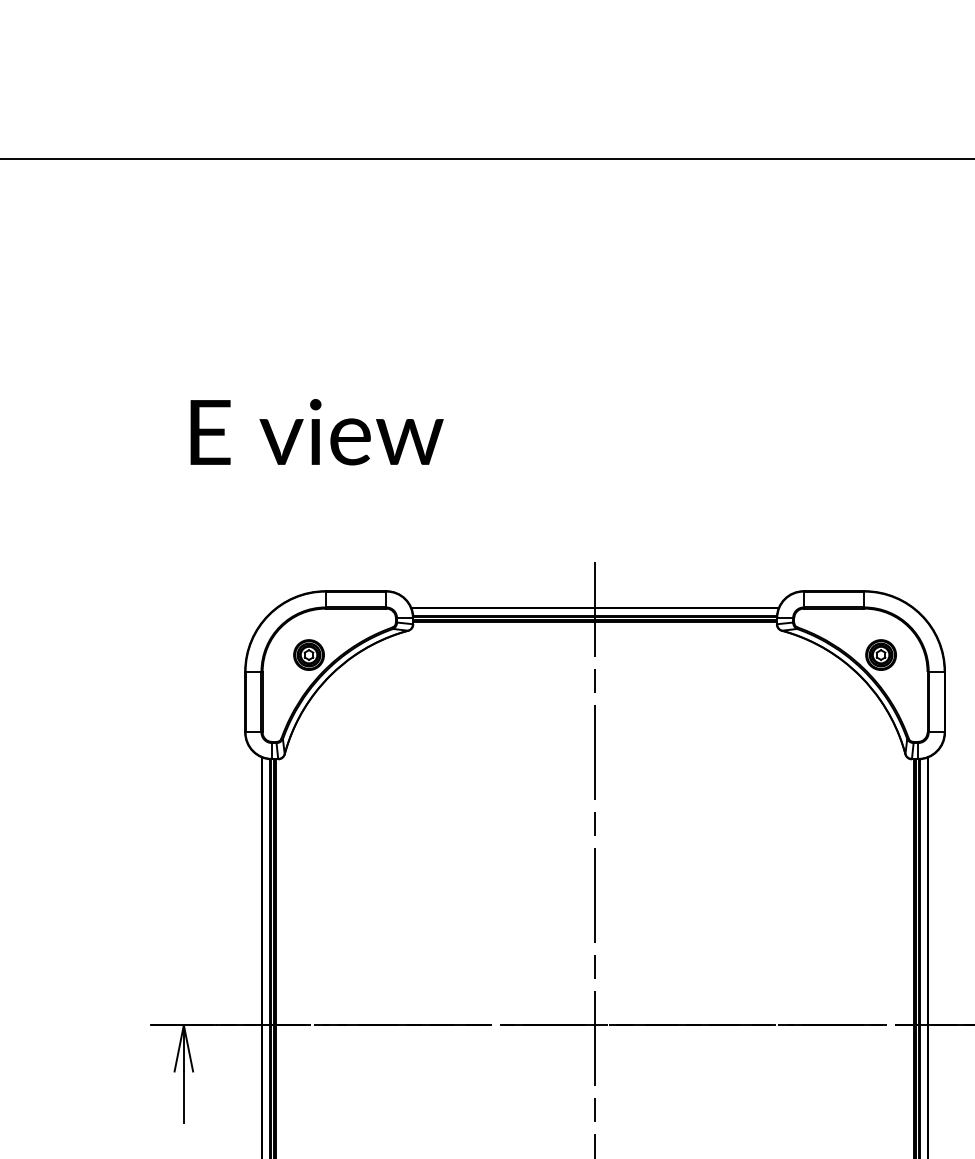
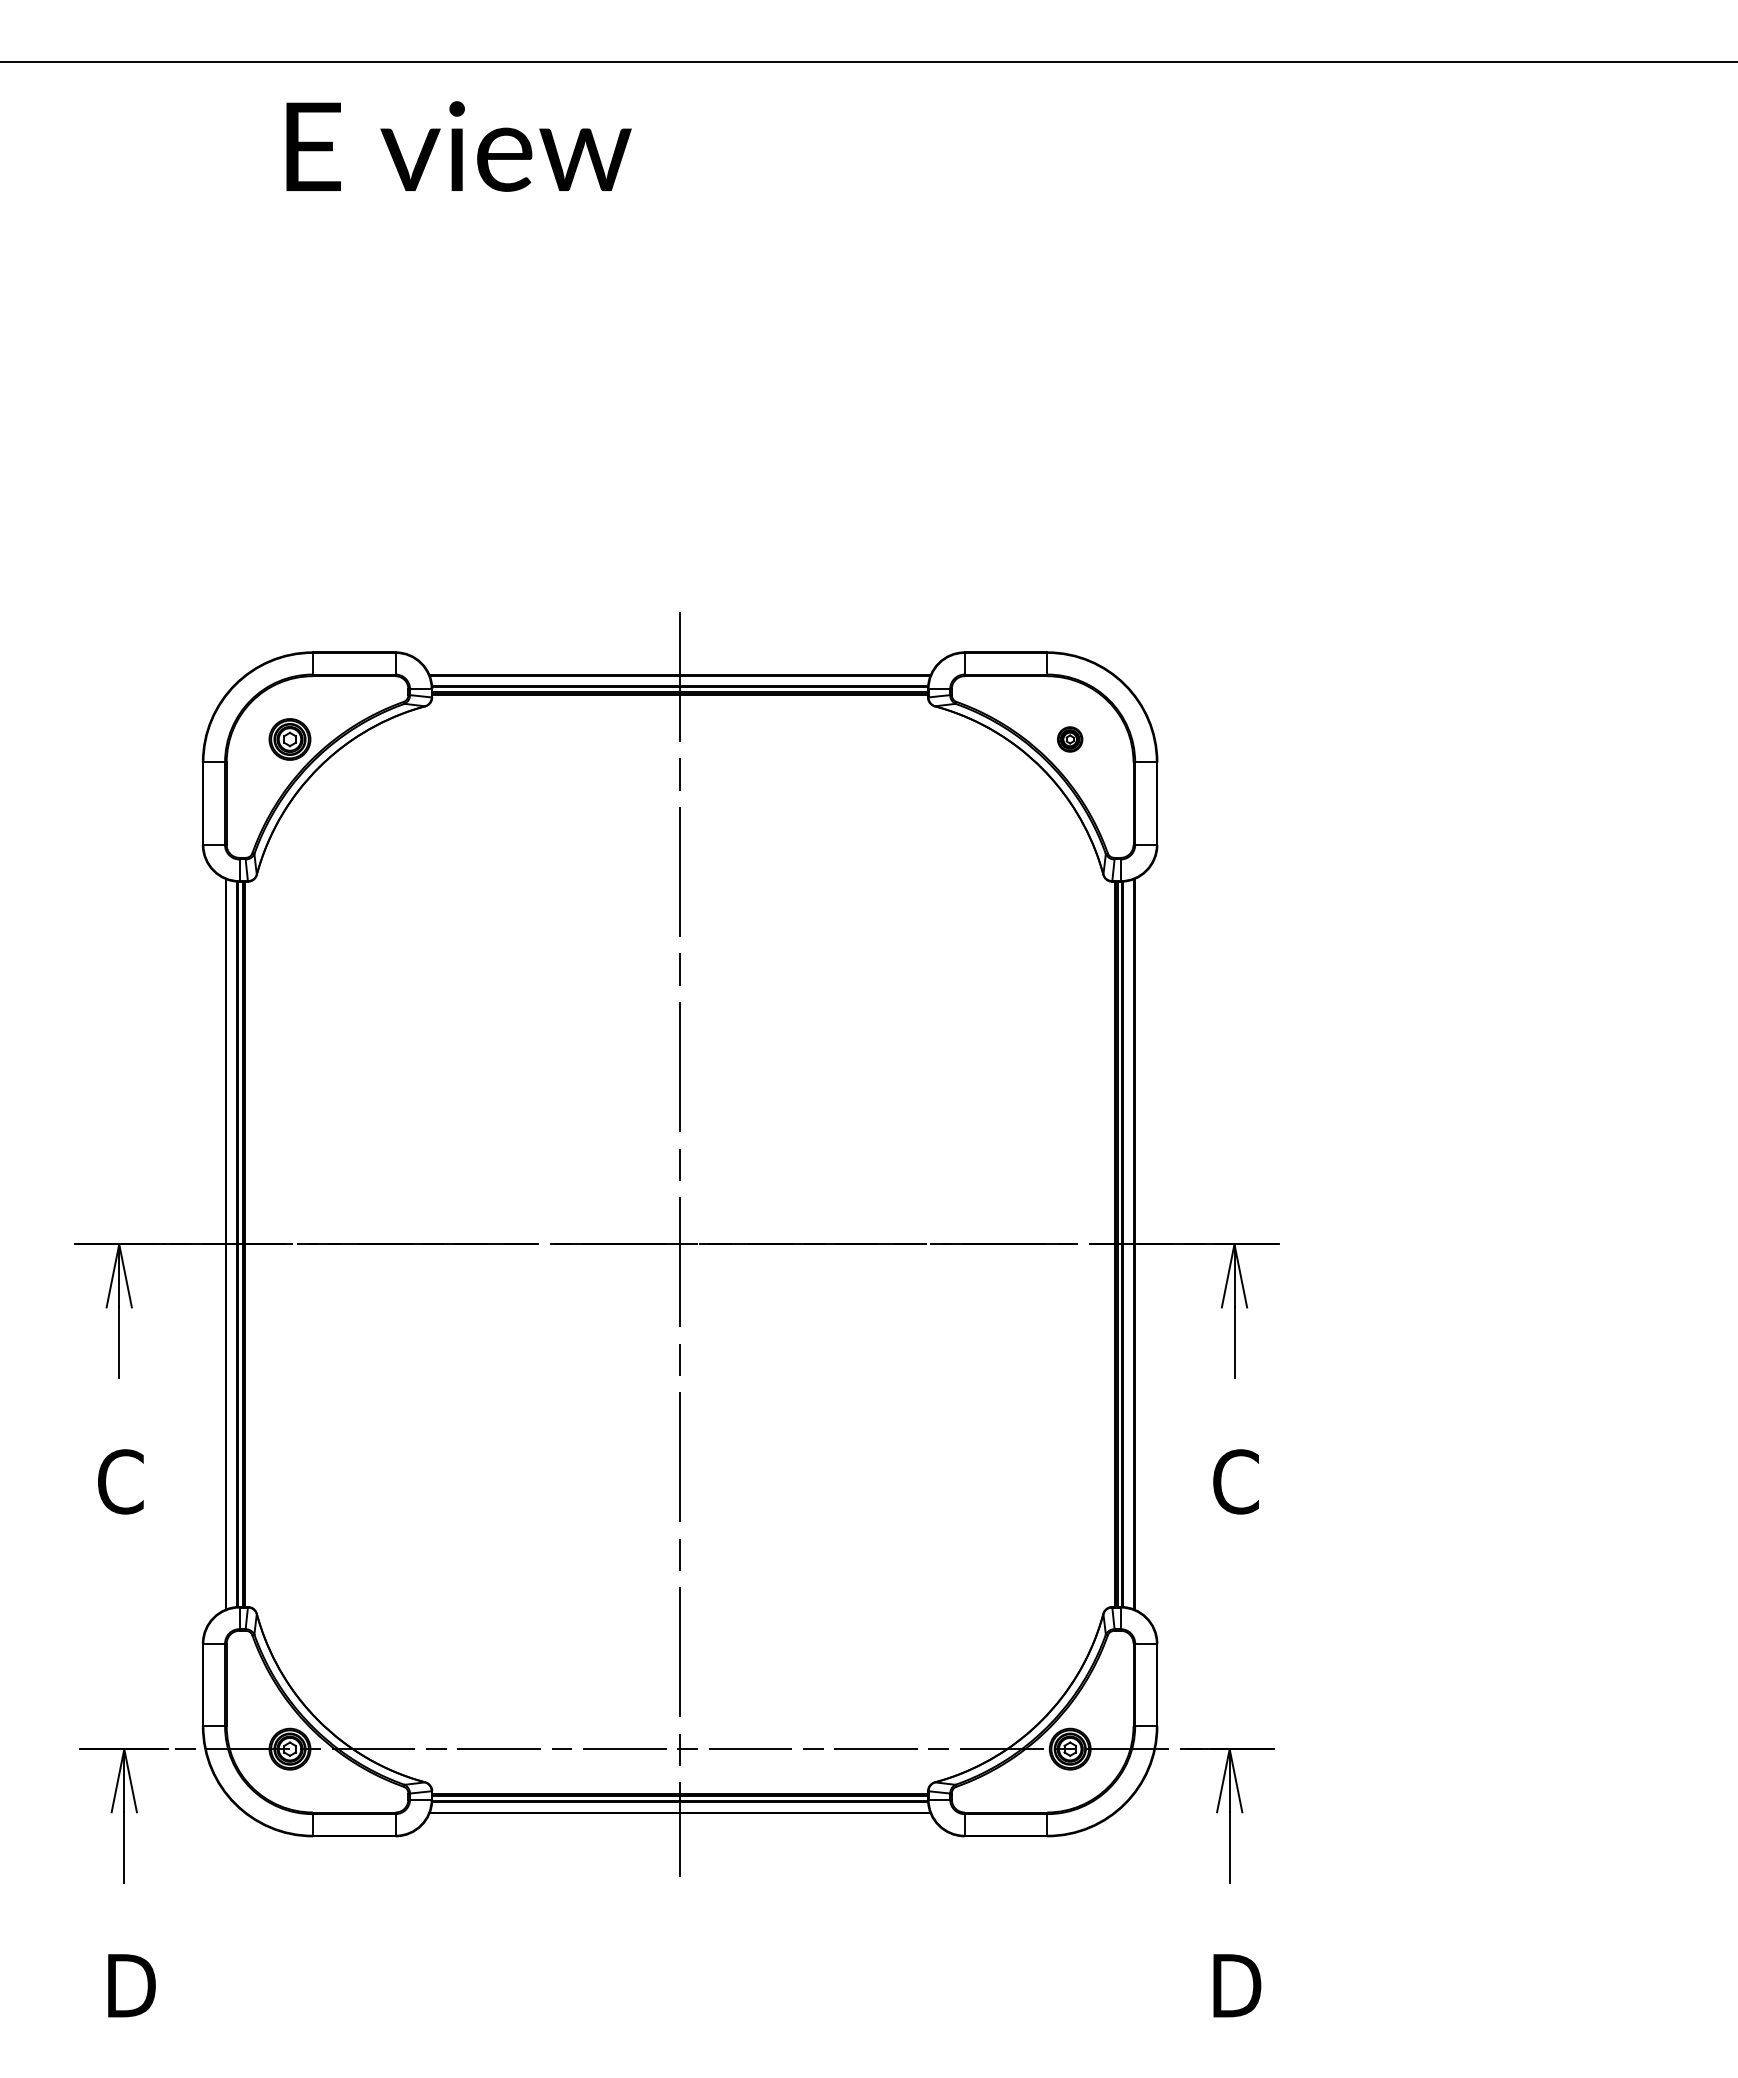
text: (316, 432) -> (458, 146), moved
part: (880, 655) -> (1069, 739), size x0.6

